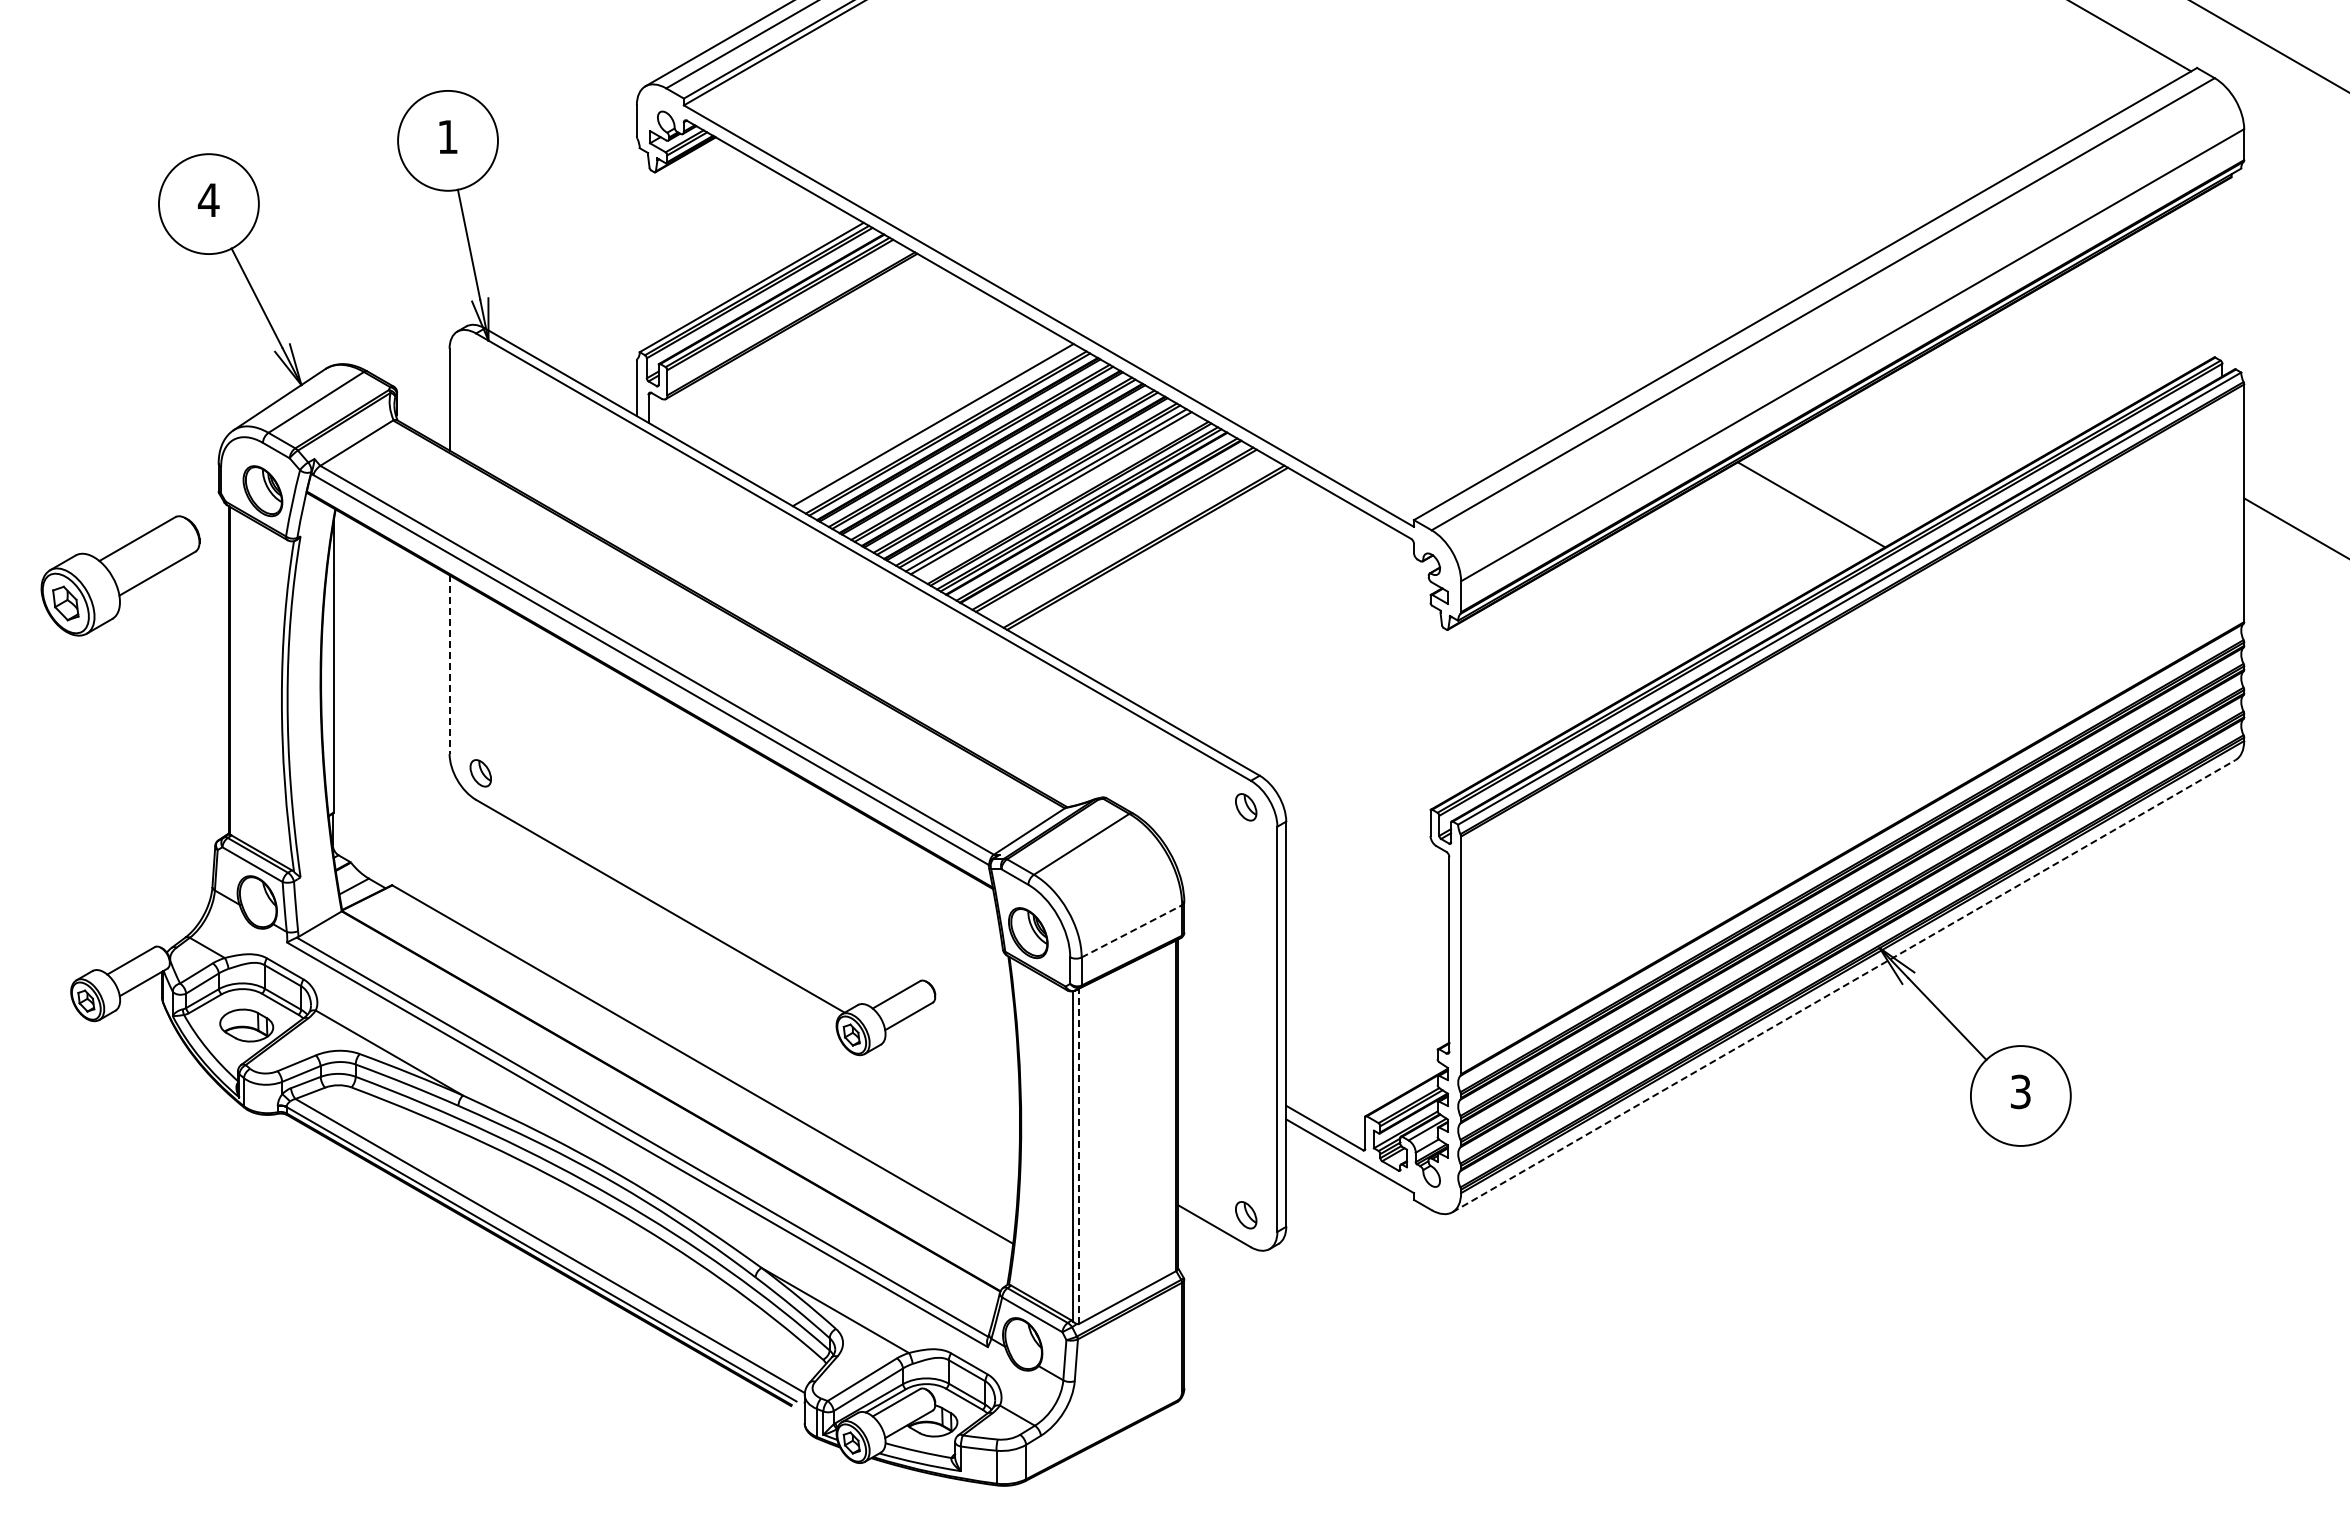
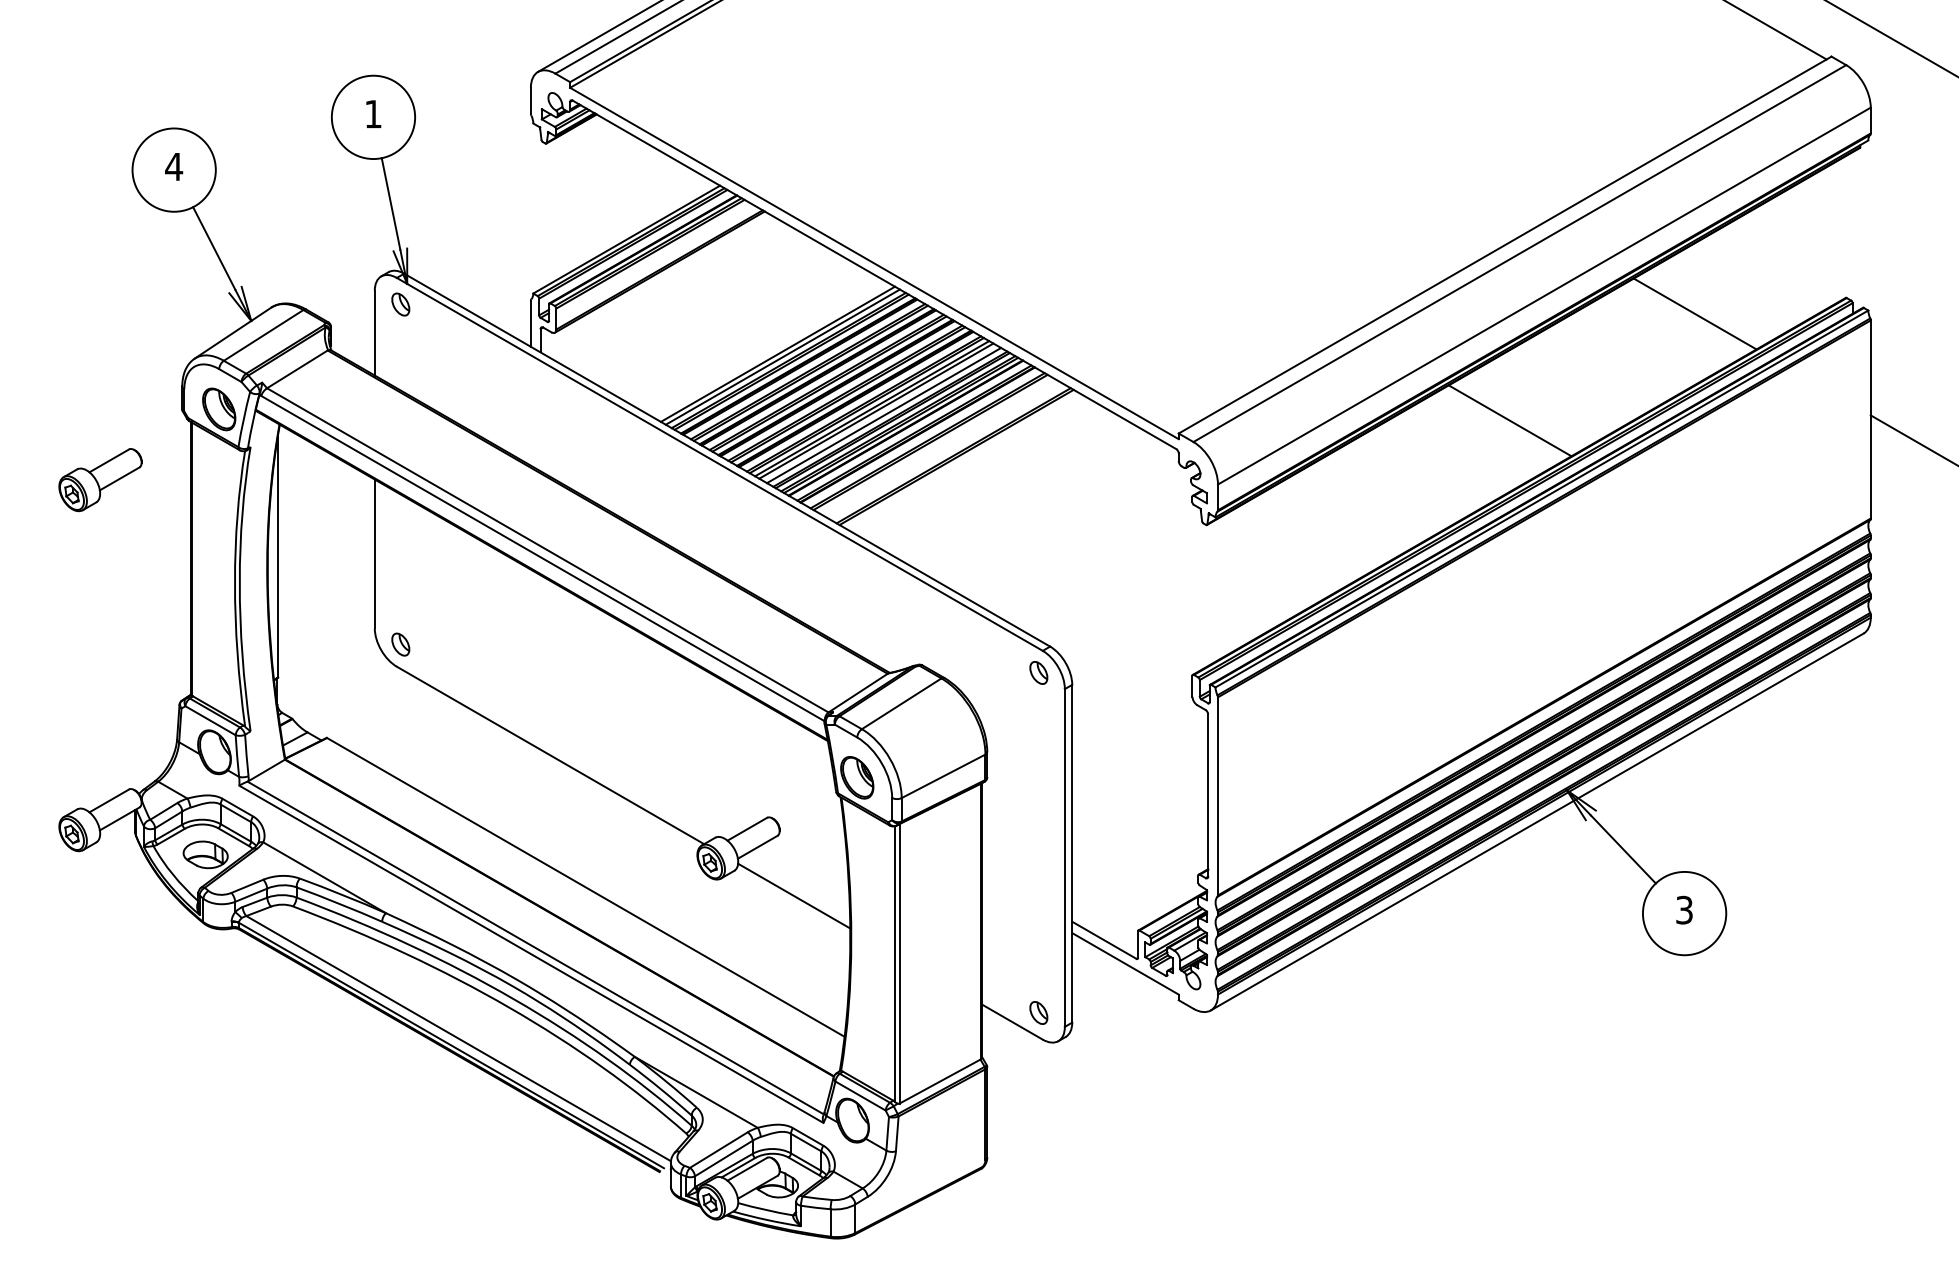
part: (480, 365) -> (400, 304), added
line: (2033, 376) -> (1695, 313), added
line: (938, 428) -> (782, 357), added
line: (1060, 498) -> (884, 415), added
part: (120, 575) -> (100, 479), size x0.62
line: (449, 665) -> (374, 554), dashed -> solid
line: (1131, 931) -> (943, 776), dashed -> solid
line: (1844, 985) -> (1537, 821), dashed -> solid
line: (952, 1074) -> (794, 895), added
line: (1079, 1156) -> (899, 964), dashed -> solid

